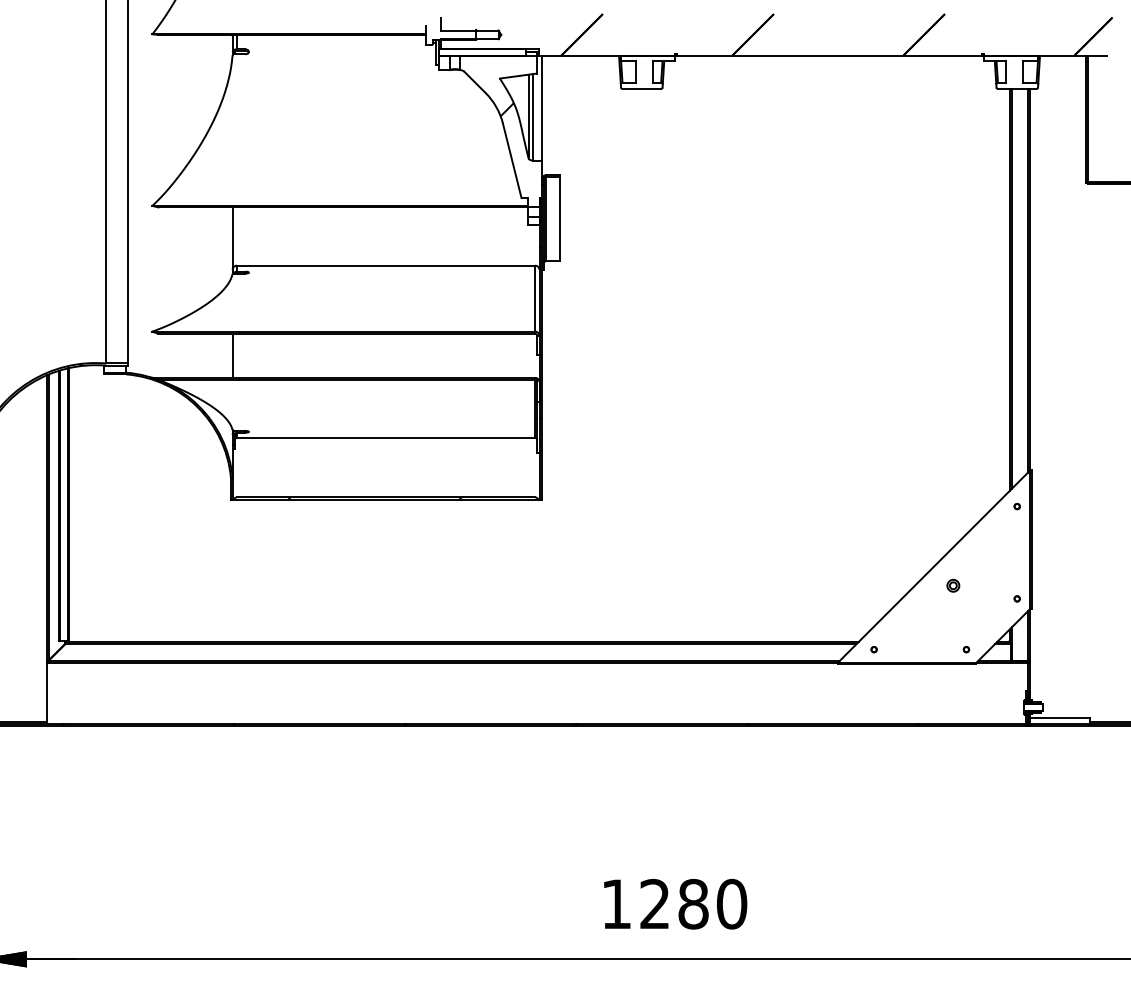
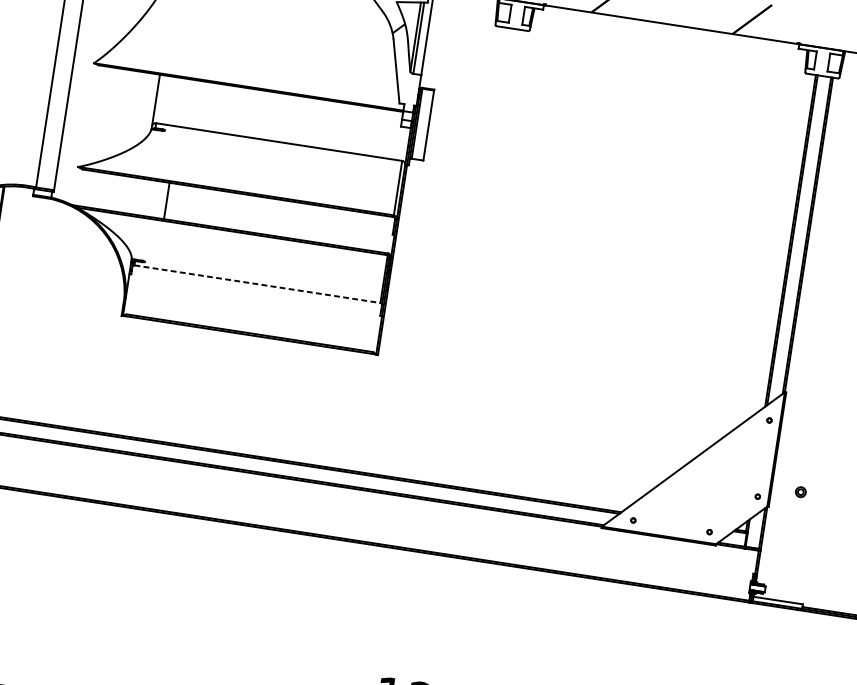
line: (232, 355) -> (166, 200), moved
line: (386, 437) -> (257, 283), solid -> dashed
part: (953, 585) -> (801, 491), moved

